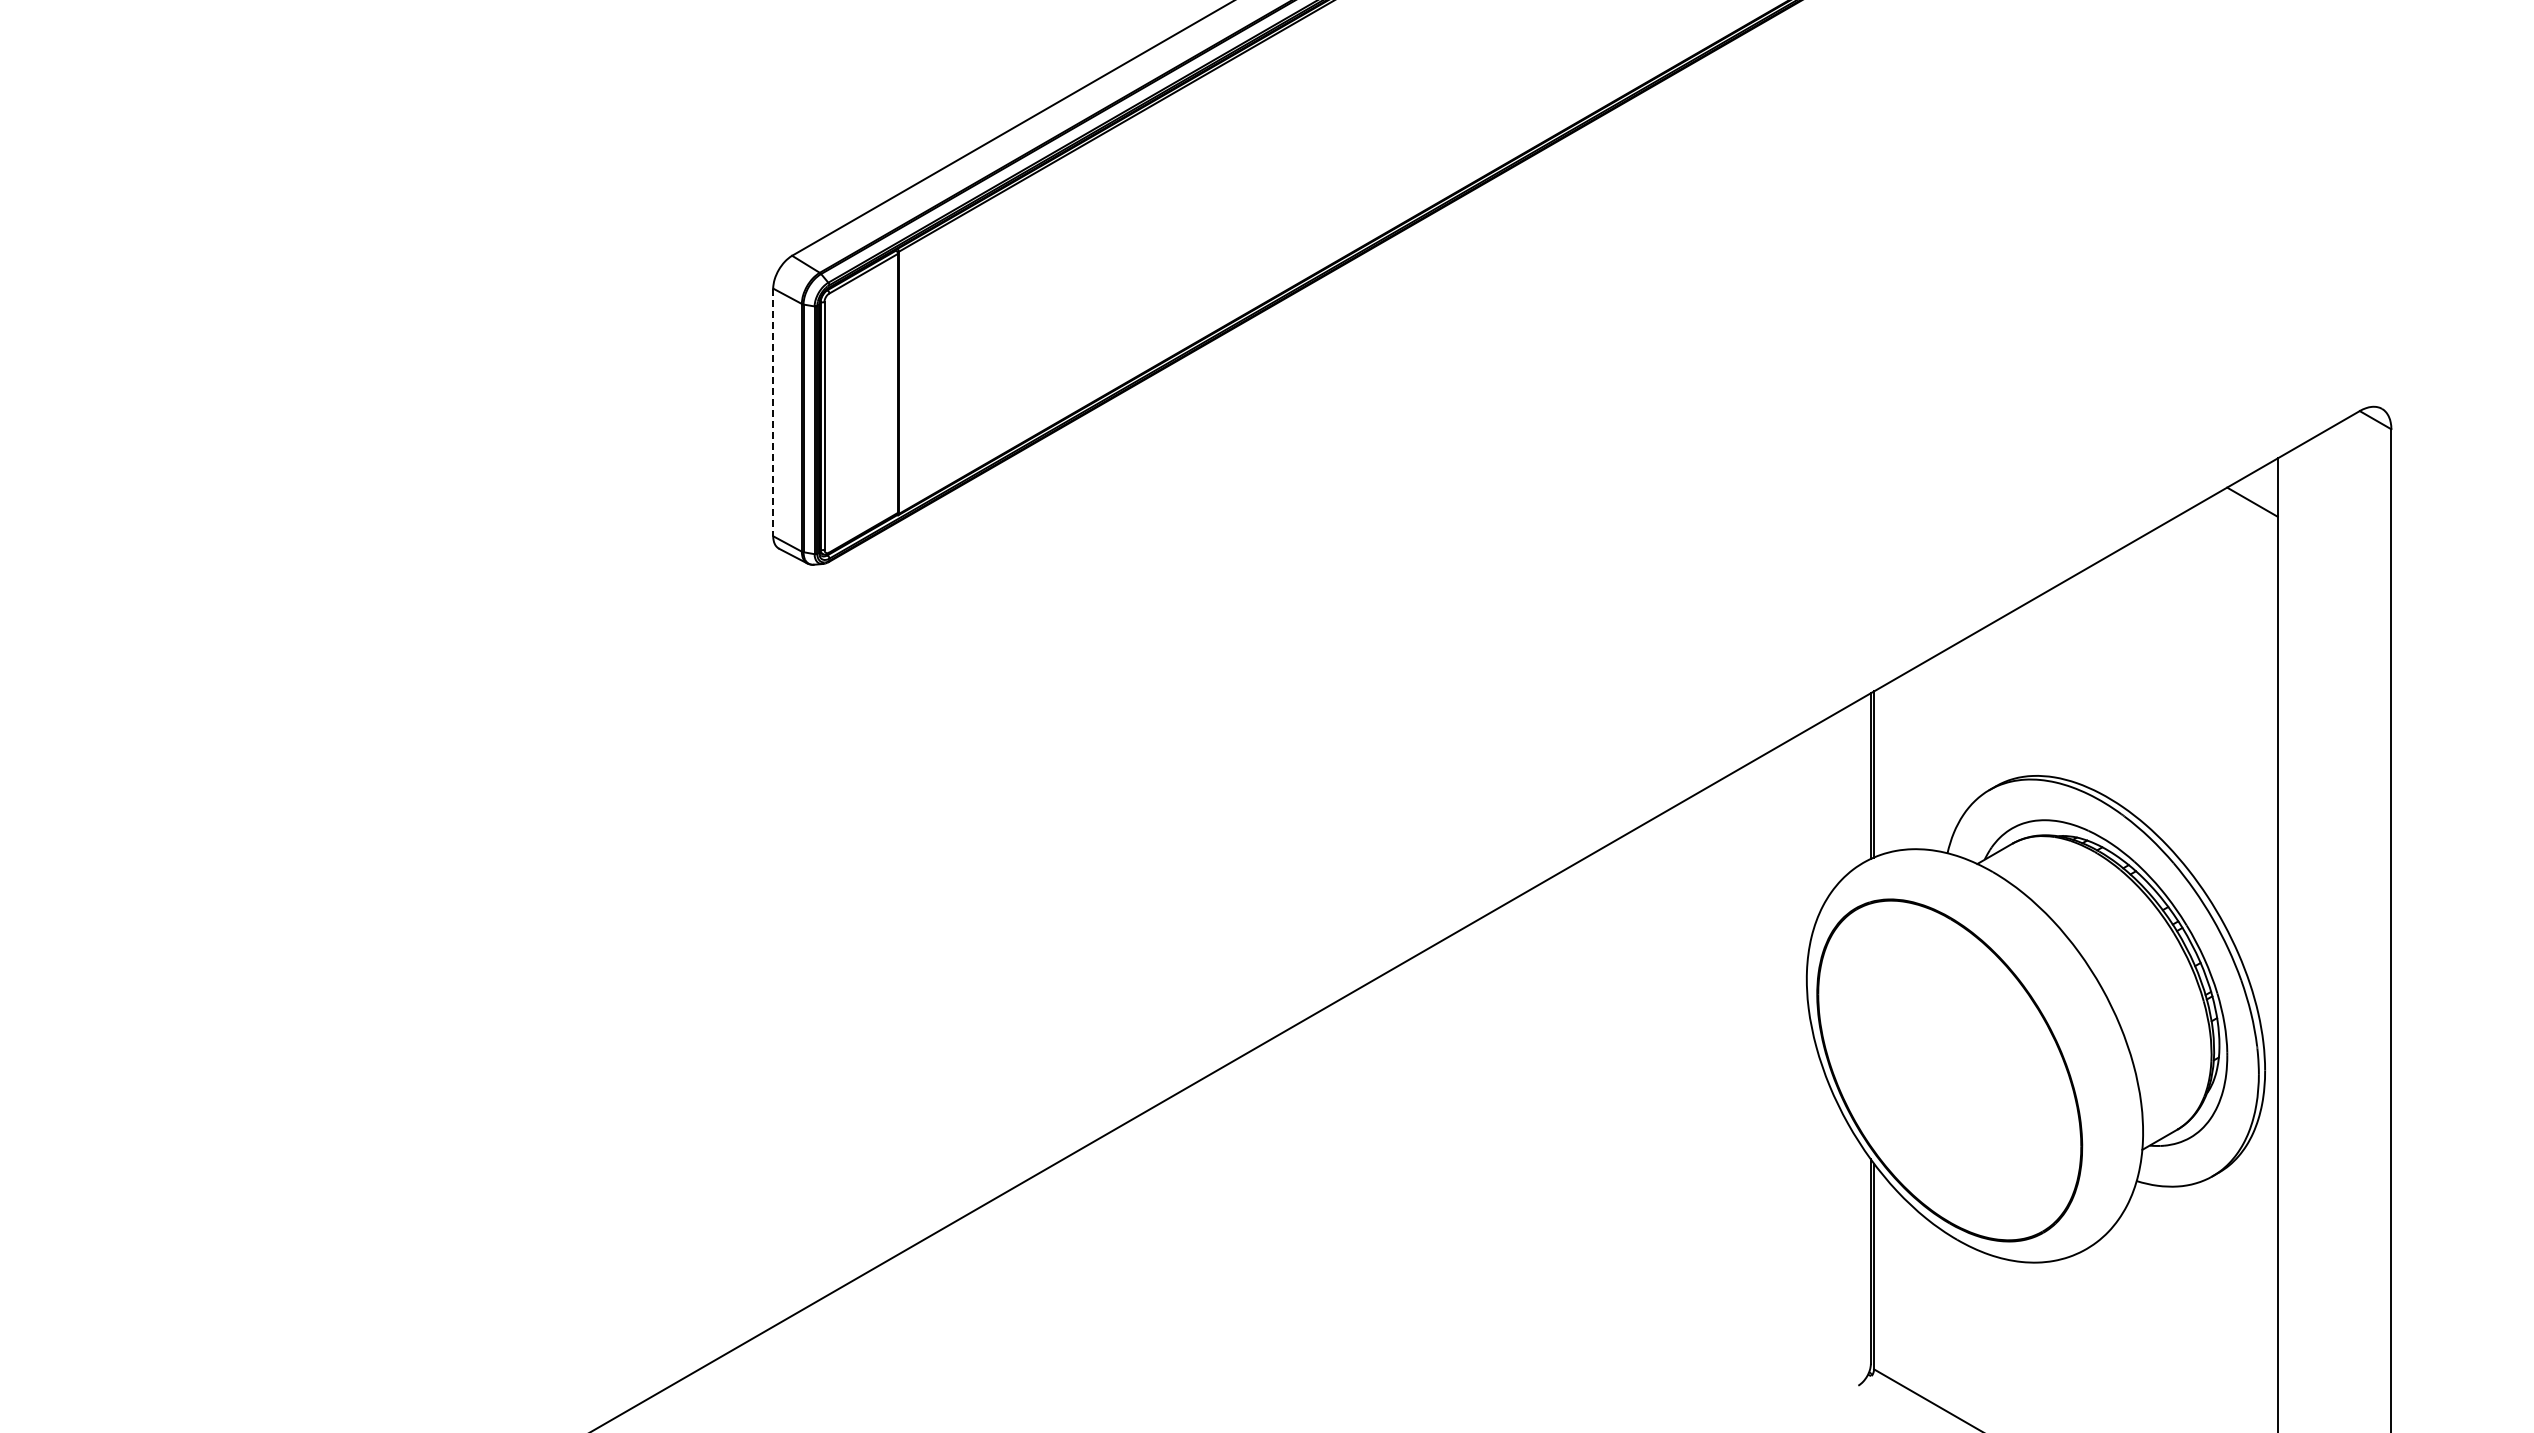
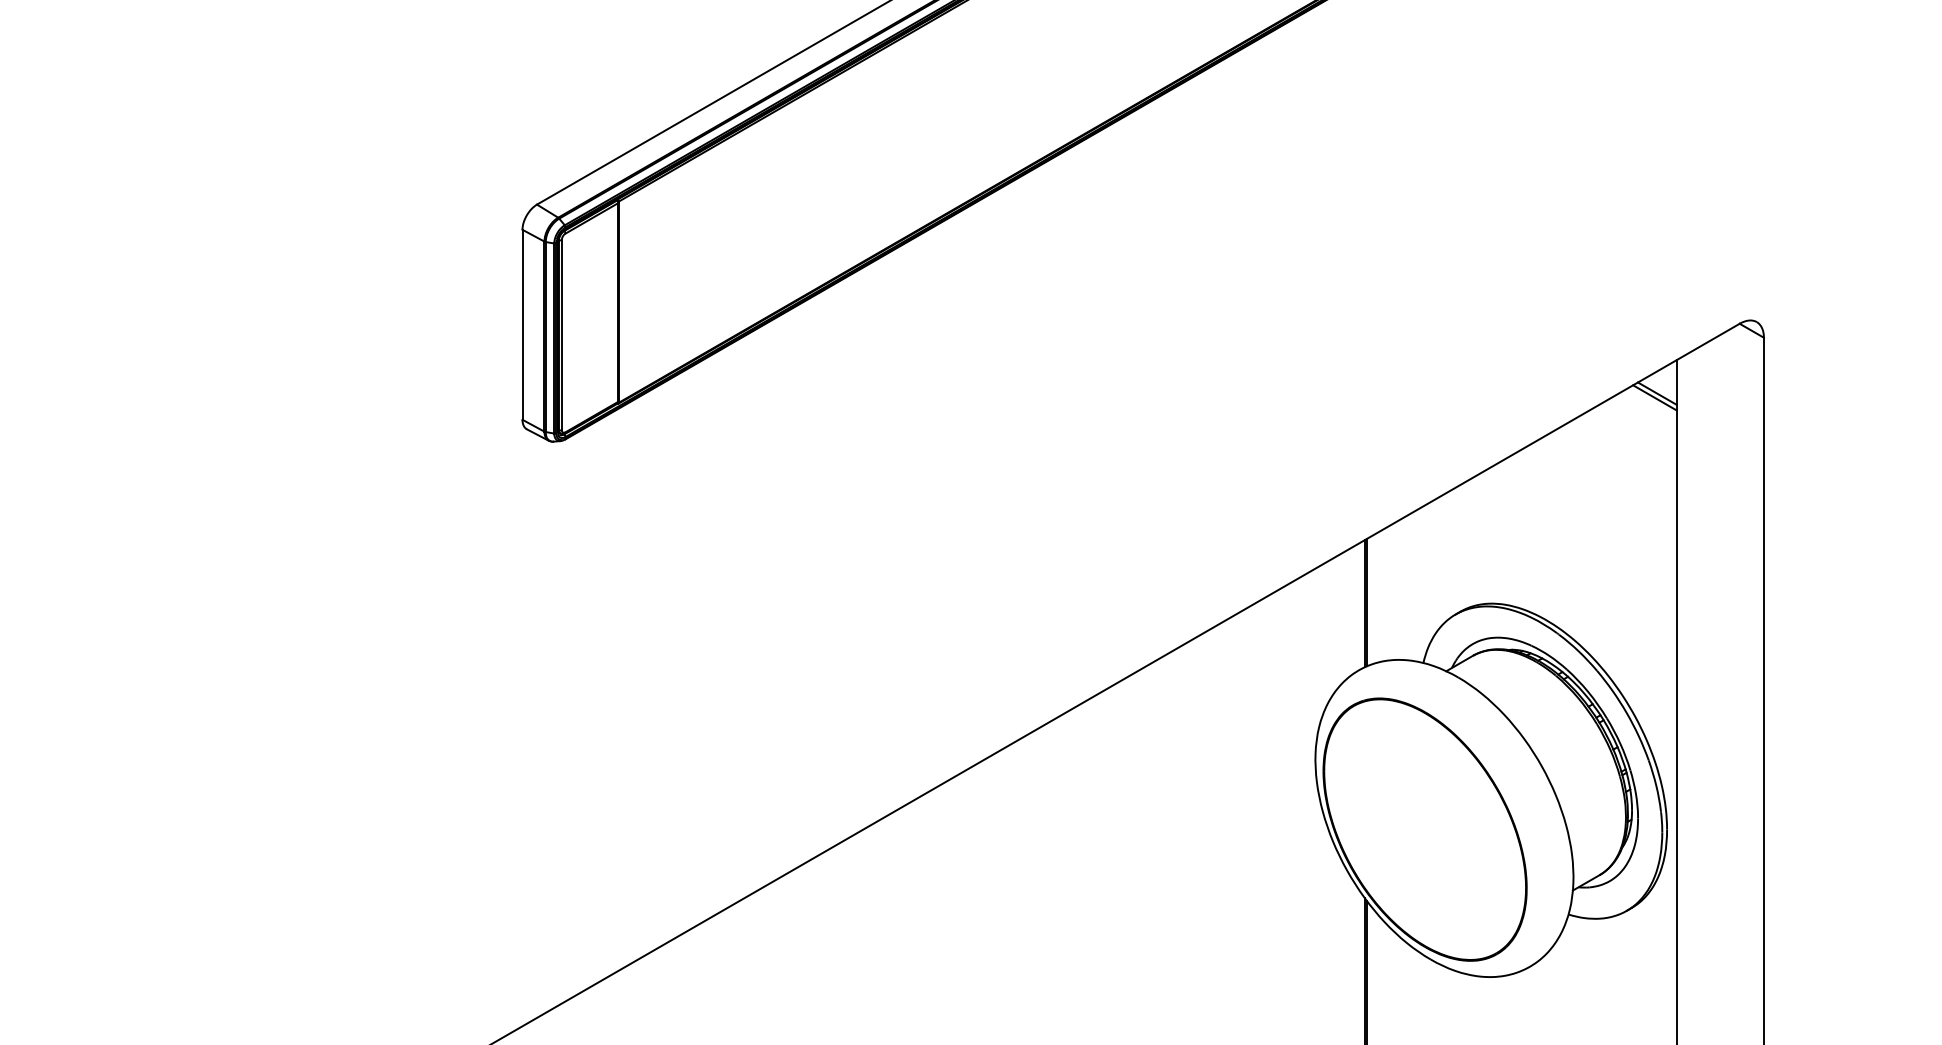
line: (773, 412) -> (522, 324), dashed -> solid
line: (2248, 507) -> (1654, 397), added

